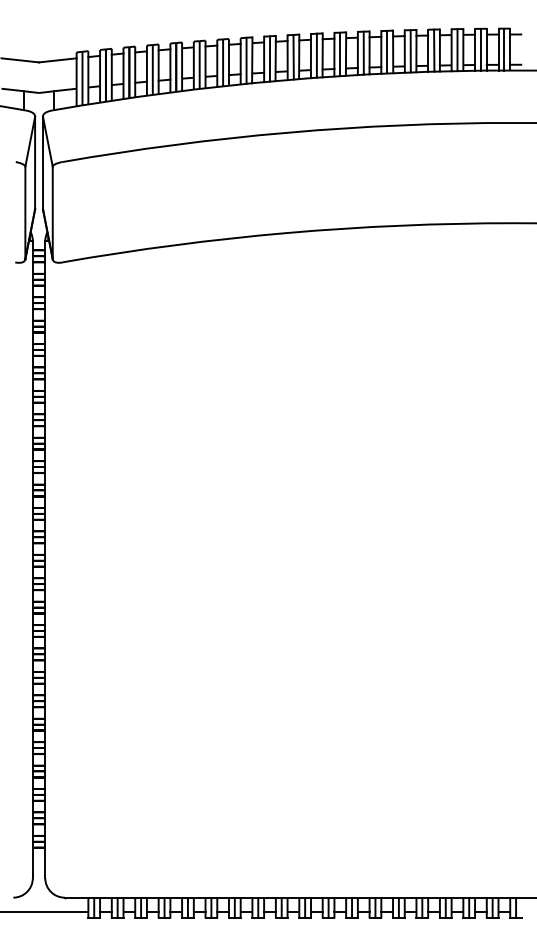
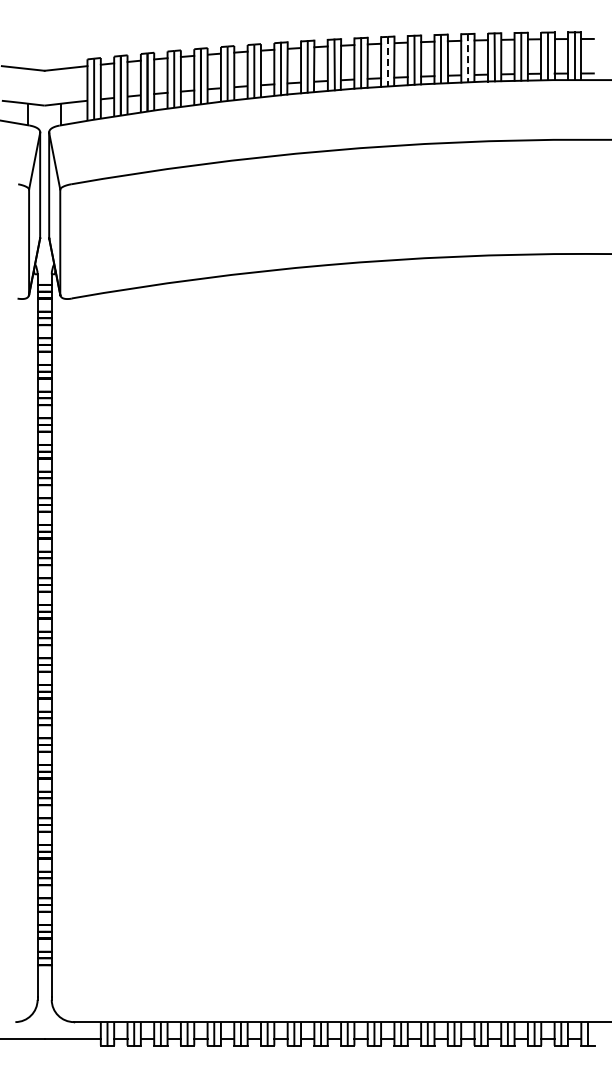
line: (411, 51) -> (468, 58), solid -> dashed
line: (340, 54) -> (387, 61), solid -> dashed

